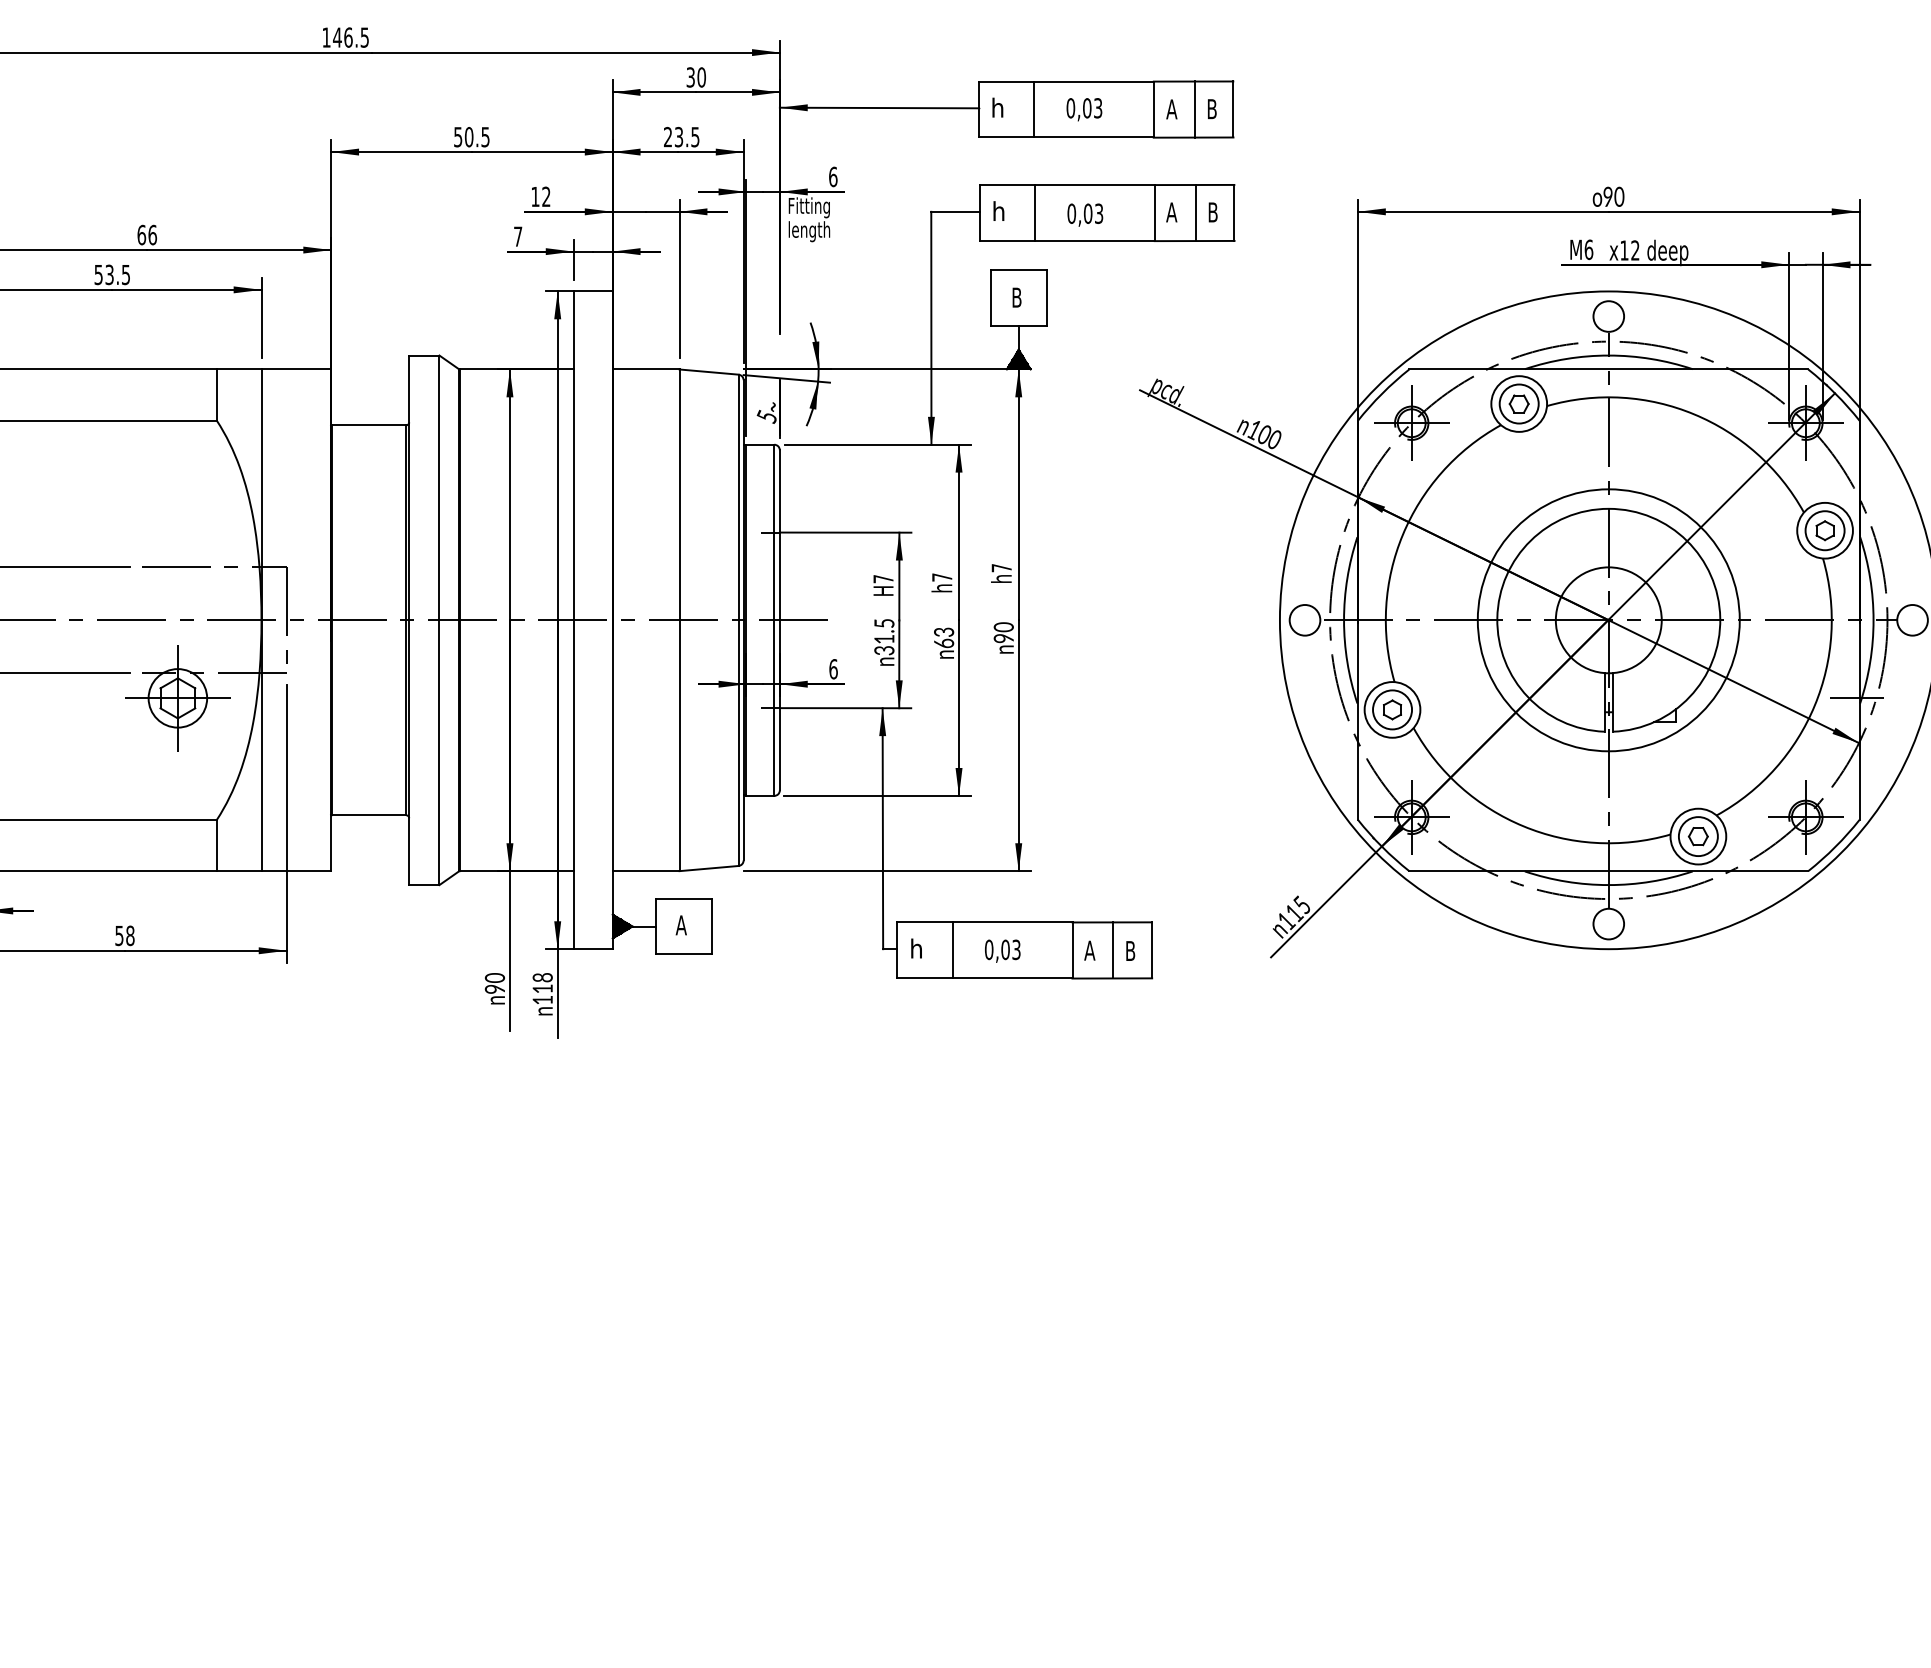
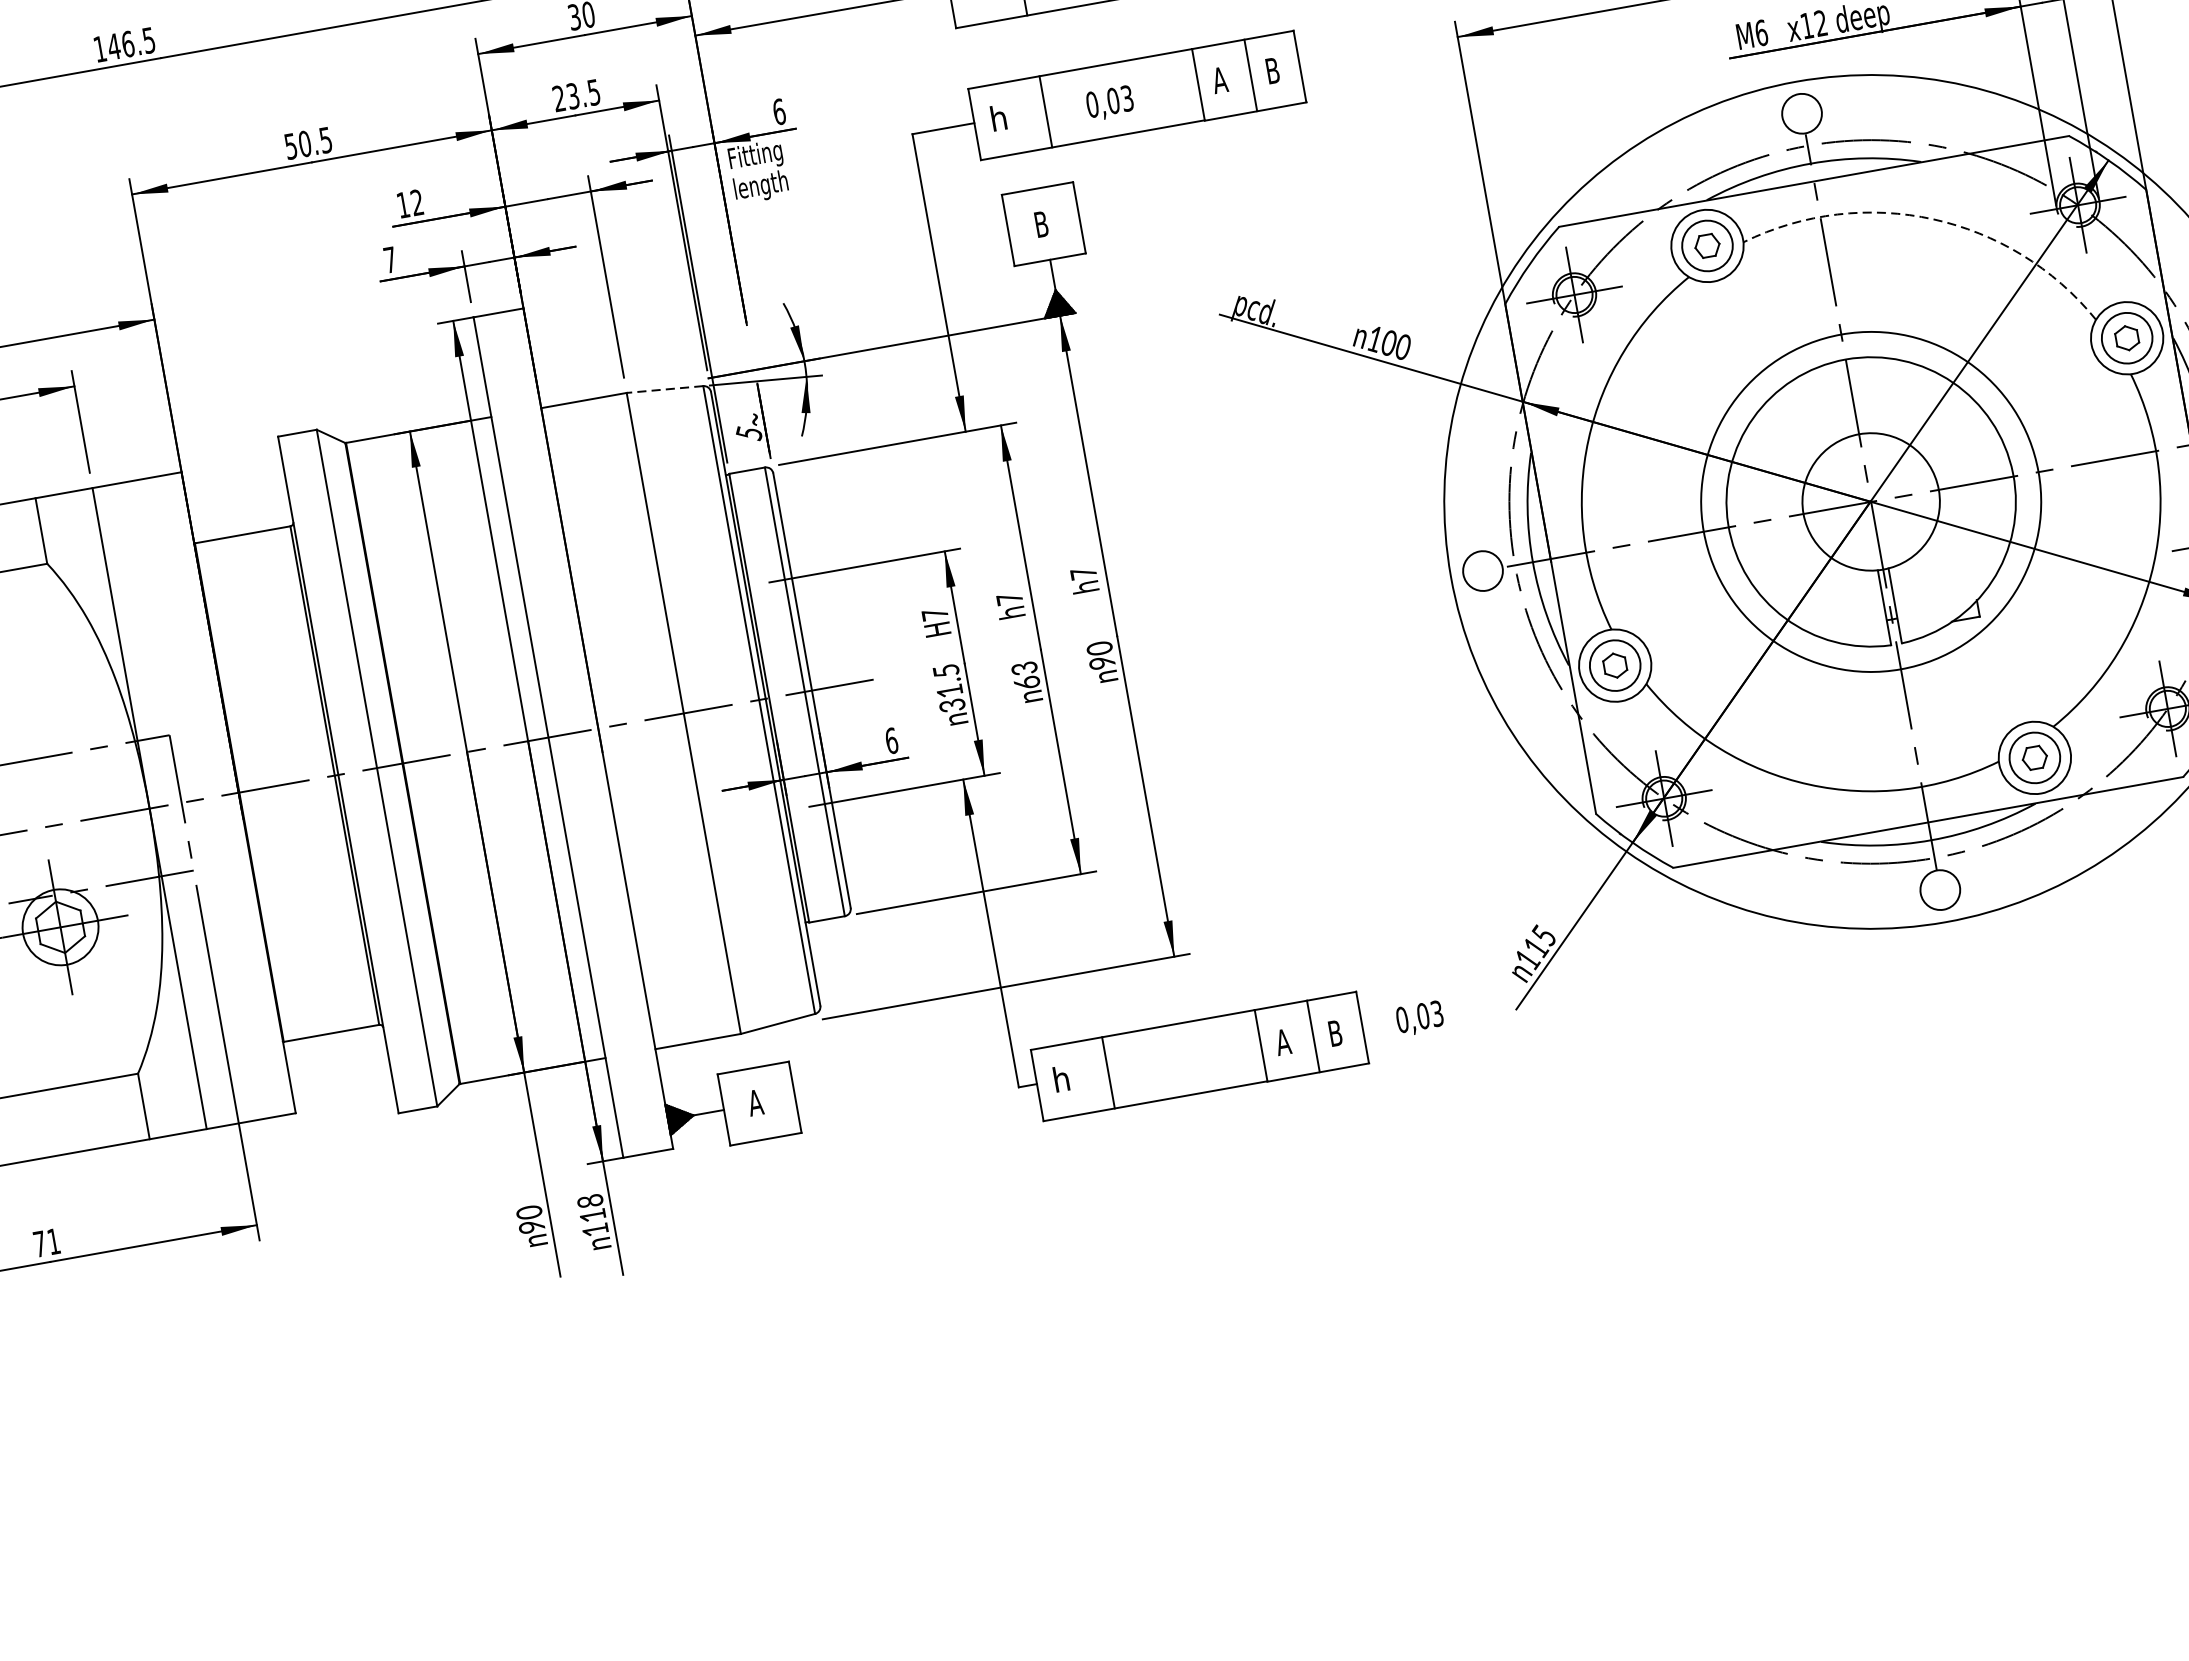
line: (709, 372) -> (665, 389), solid -> dashed
arc: (1694, 414) -> (1933, 219), solid -> dashed
text: (124, 935) -> (46, 1242), 58 -> 71
text: (1002, 950) -> (1419, 1017), moved

